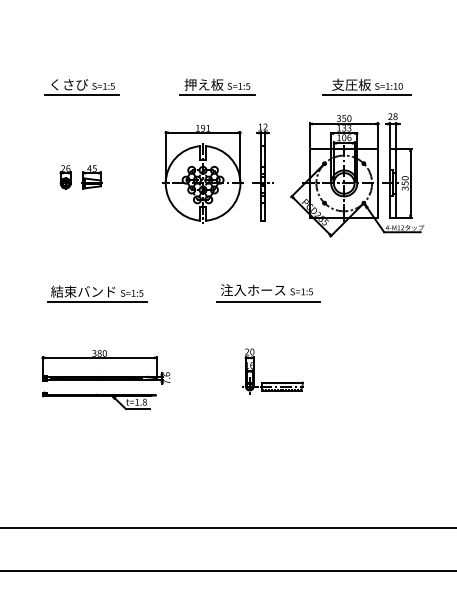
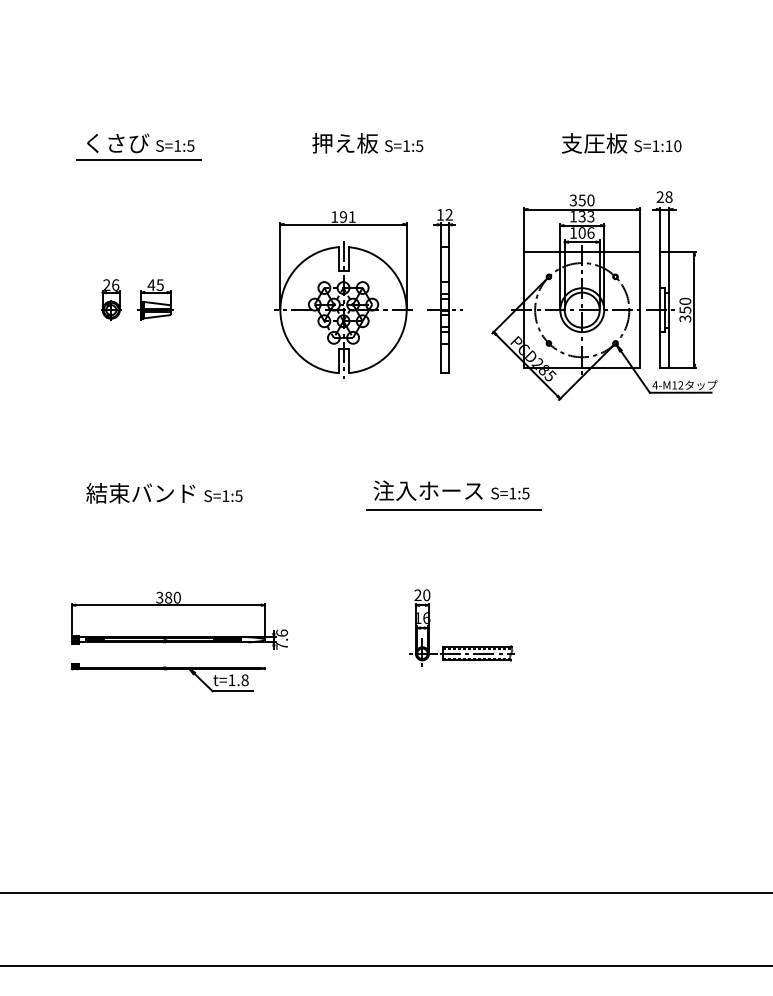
line: (217, 94) -> (367, 159), removed
line: (366, 94) -> (619, 159), removed
line: (96, 301) -> (163, 509), removed

